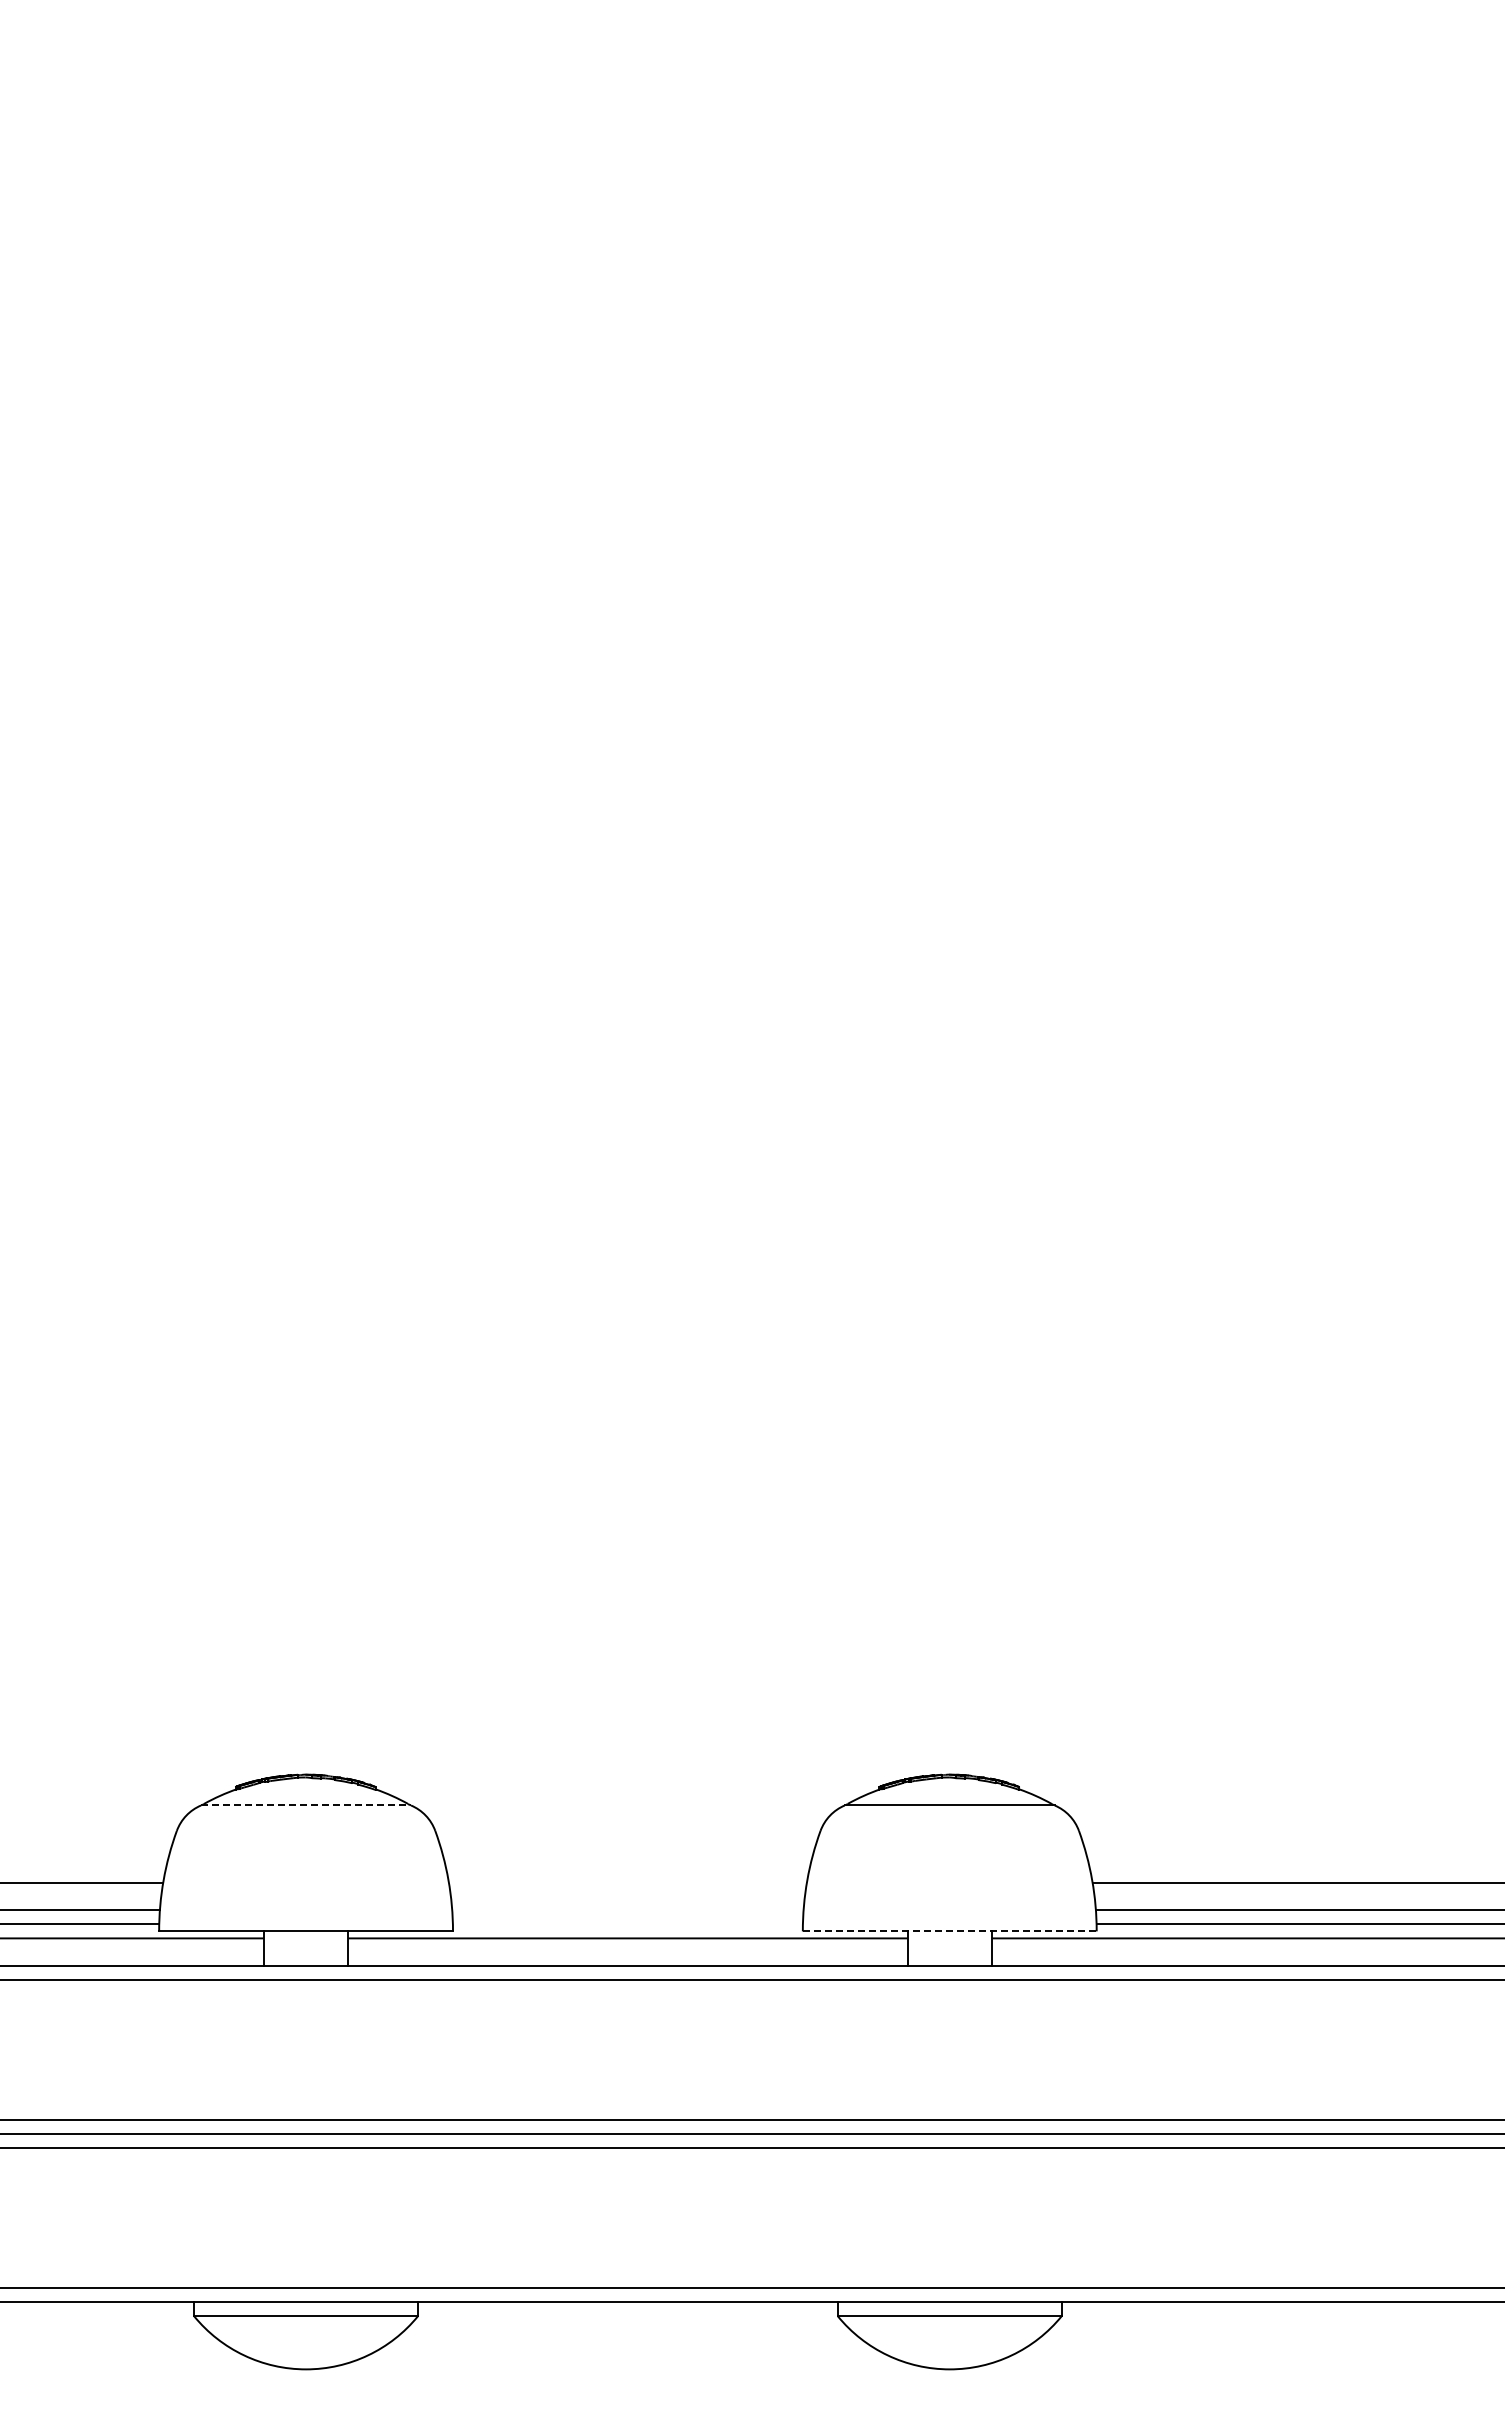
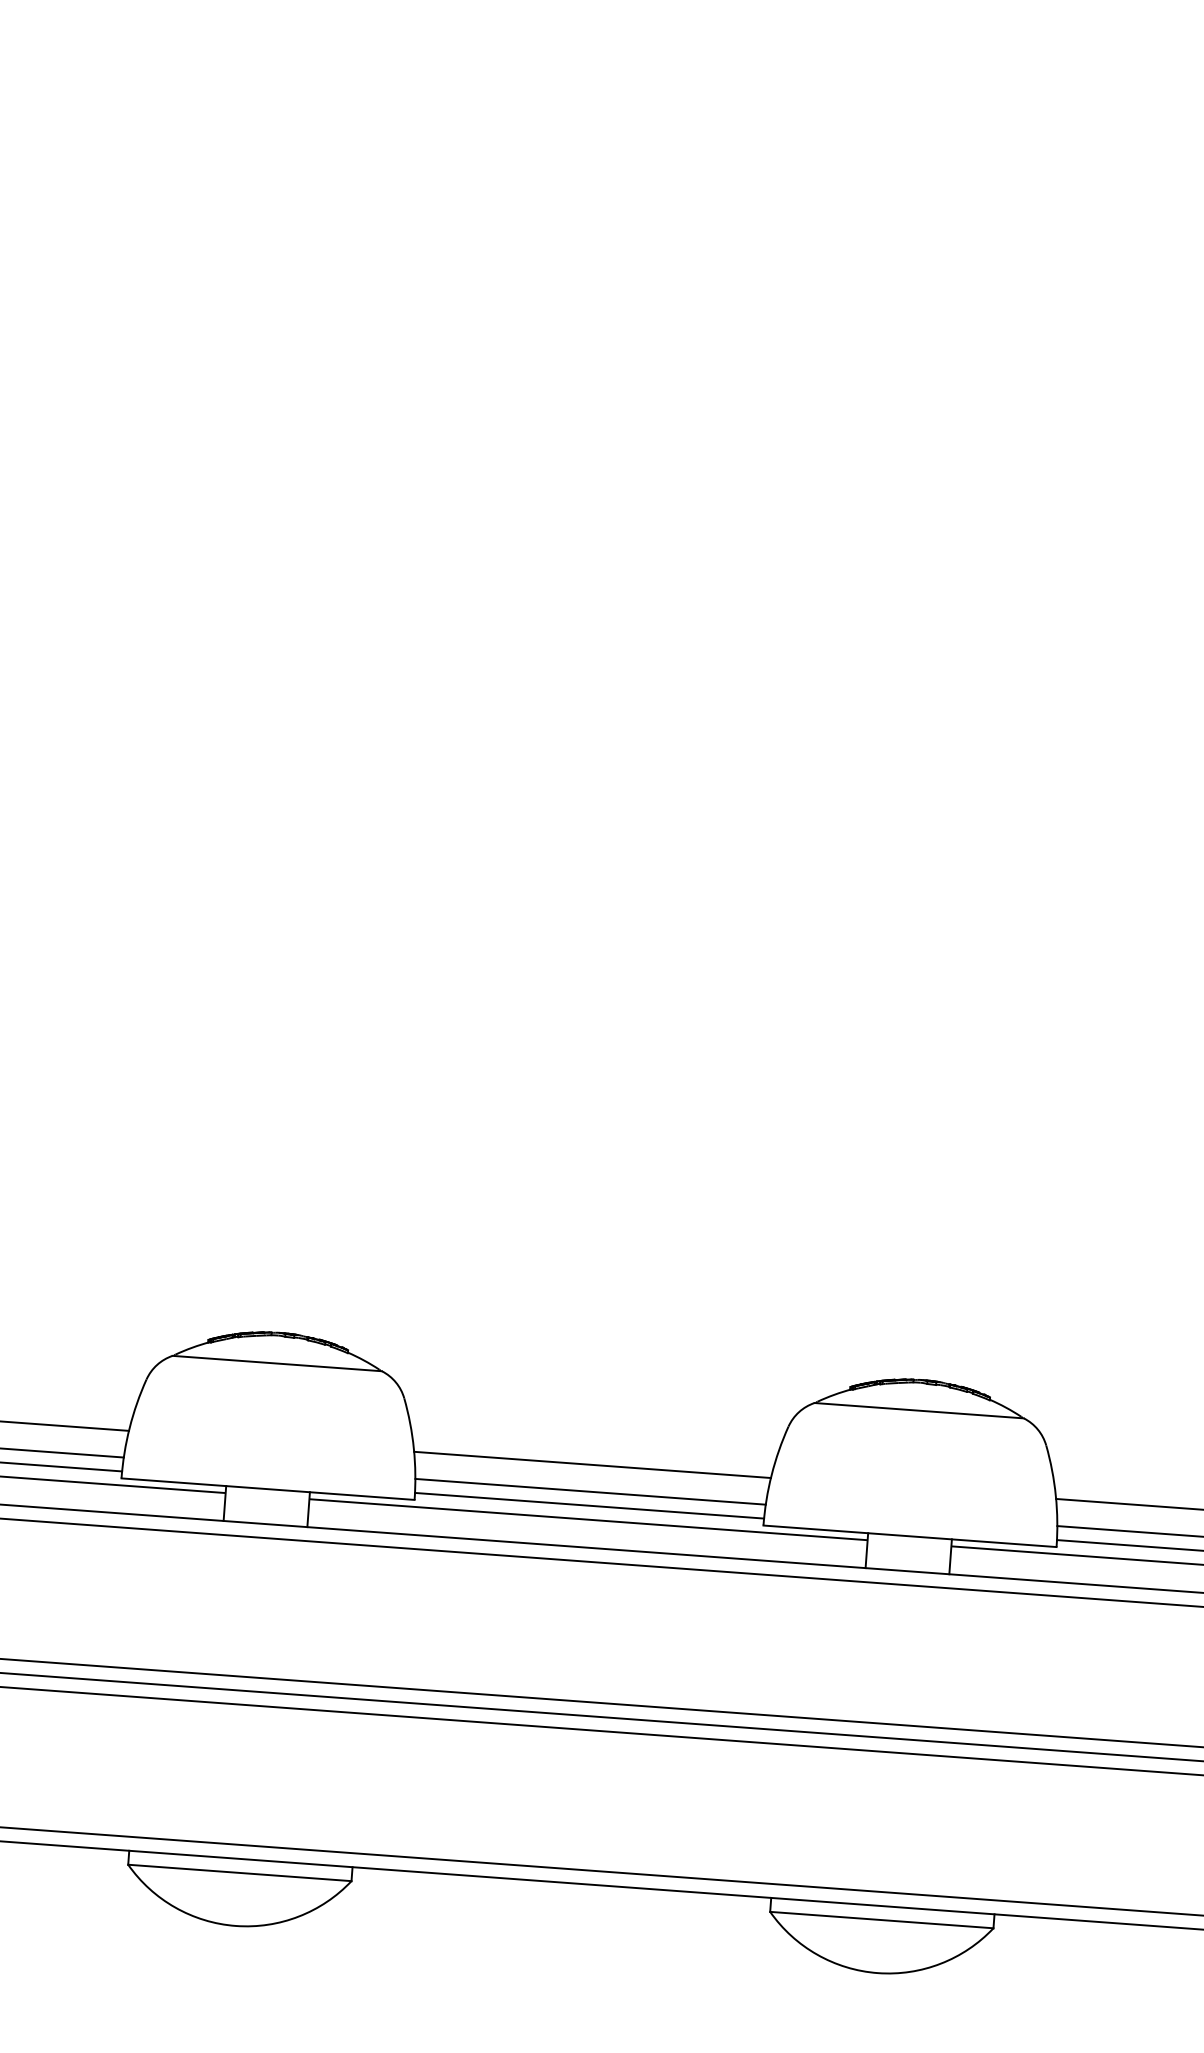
line: (306, 1805) -> (277, 1363), dashed -> solid
line: (627, 1883) -> (592, 1464), added
line: (627, 1910) -> (590, 1491), added
line: (627, 1924) -> (589, 1505), added
line: (949, 1931) -> (909, 1536), dashed -> solid

